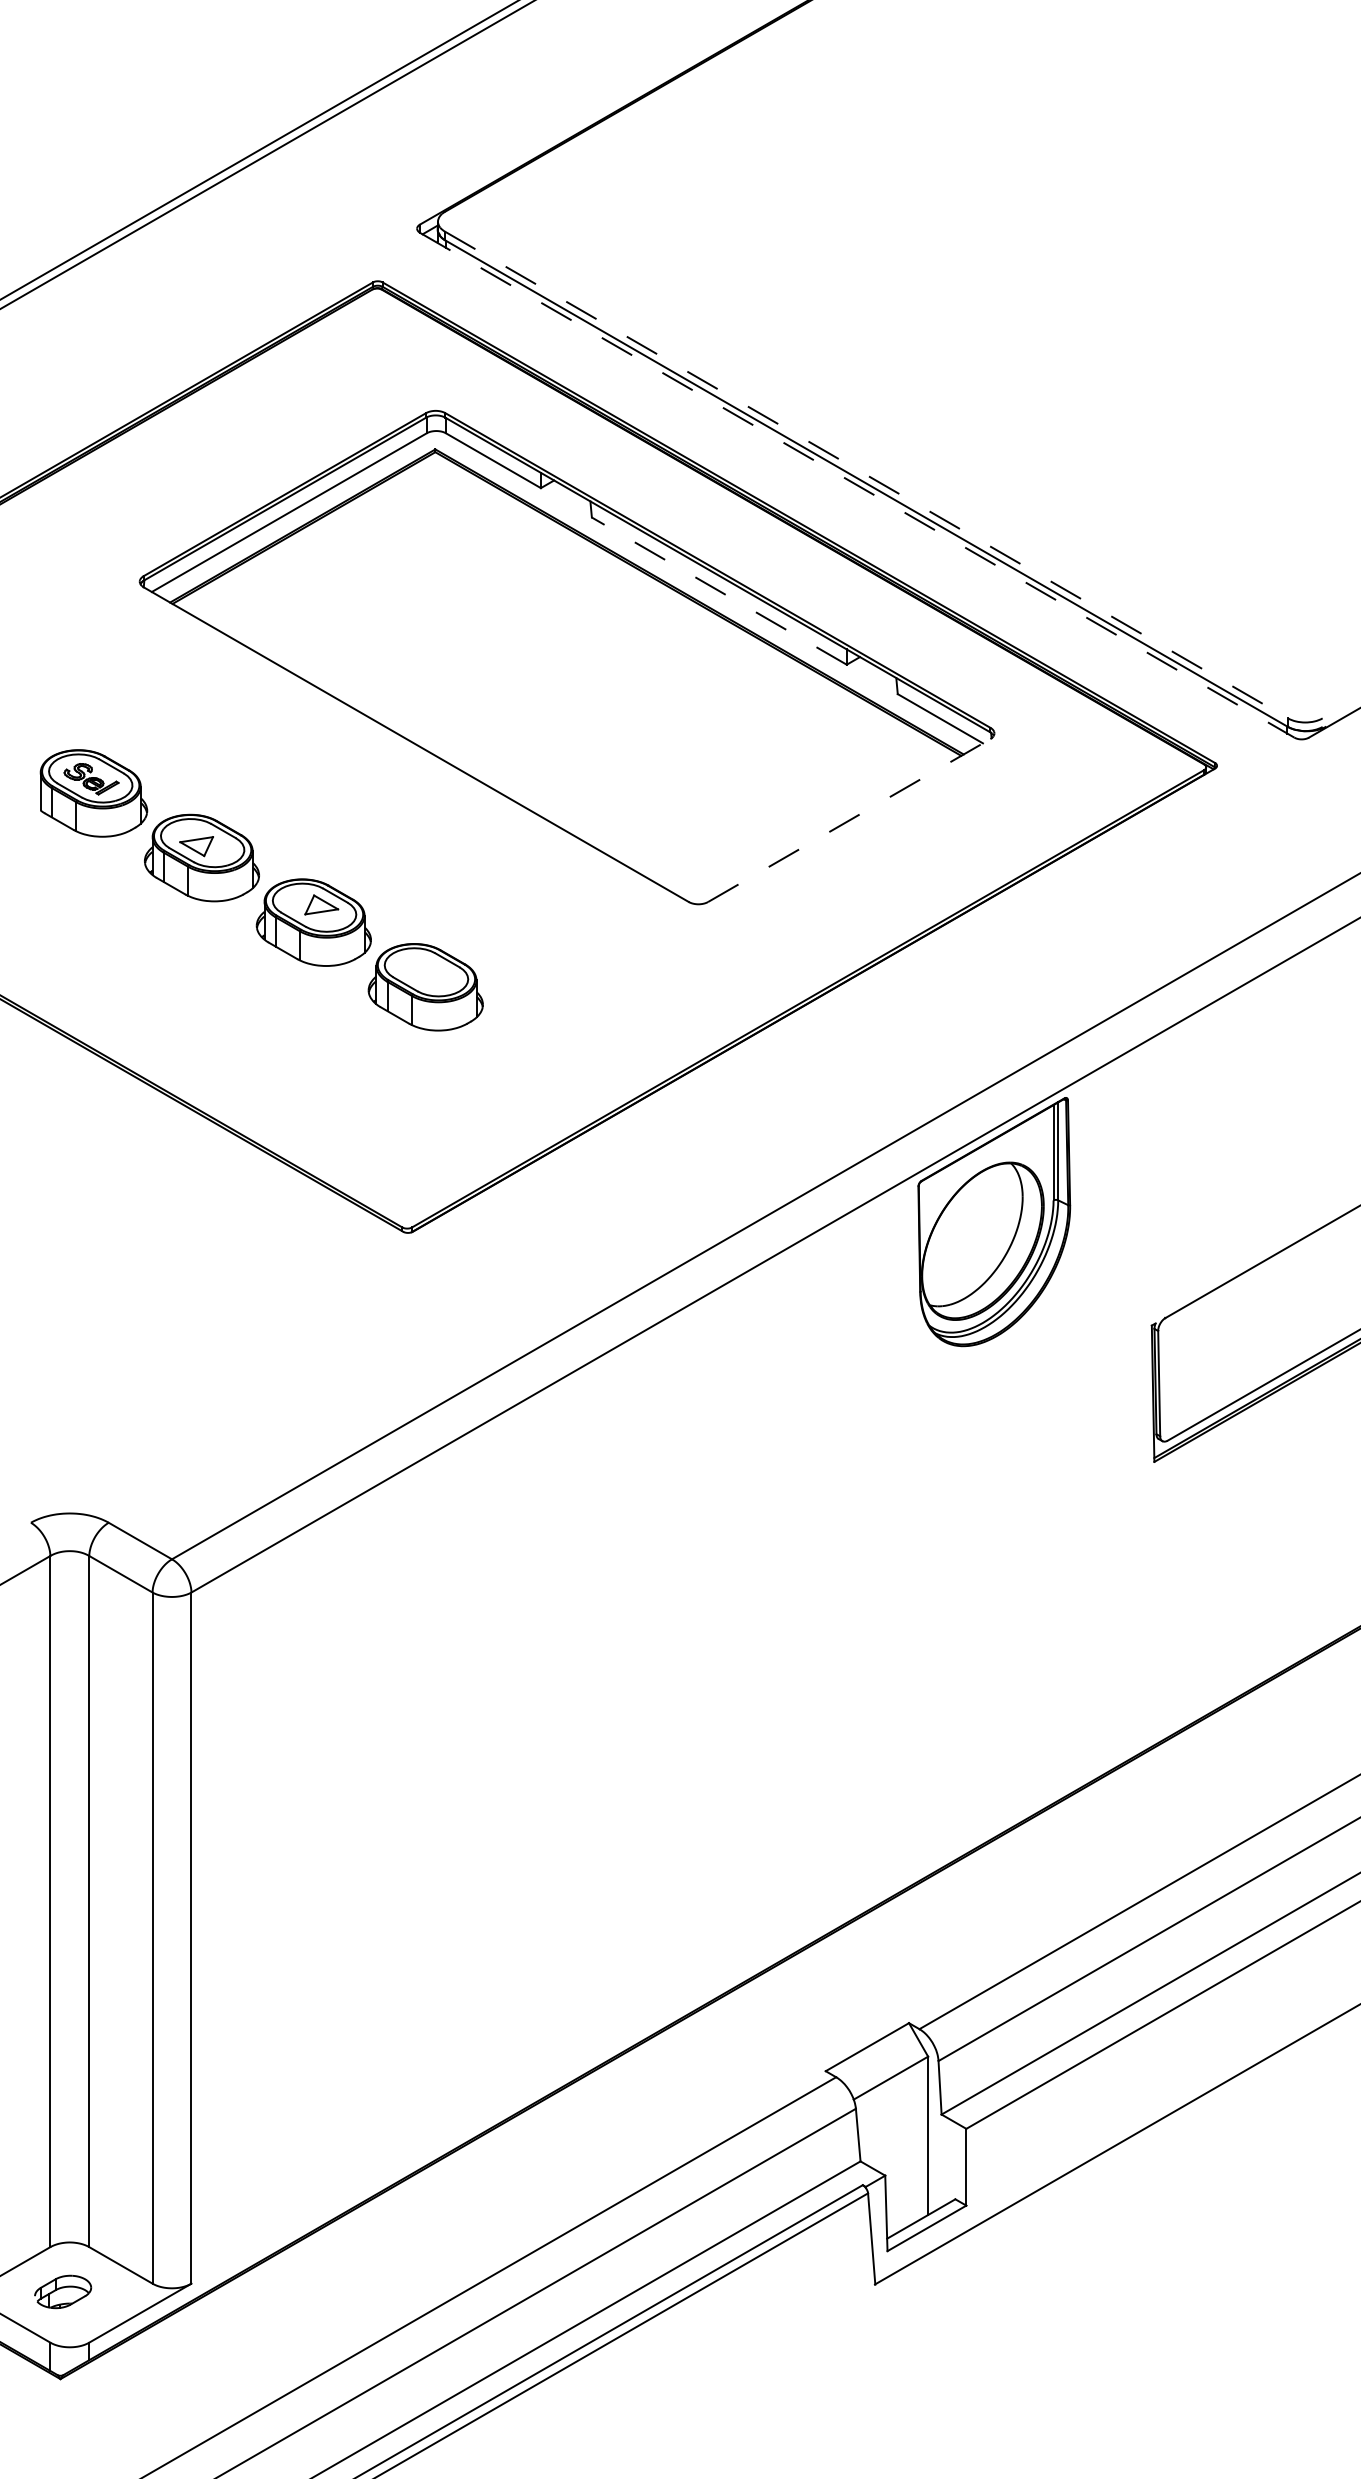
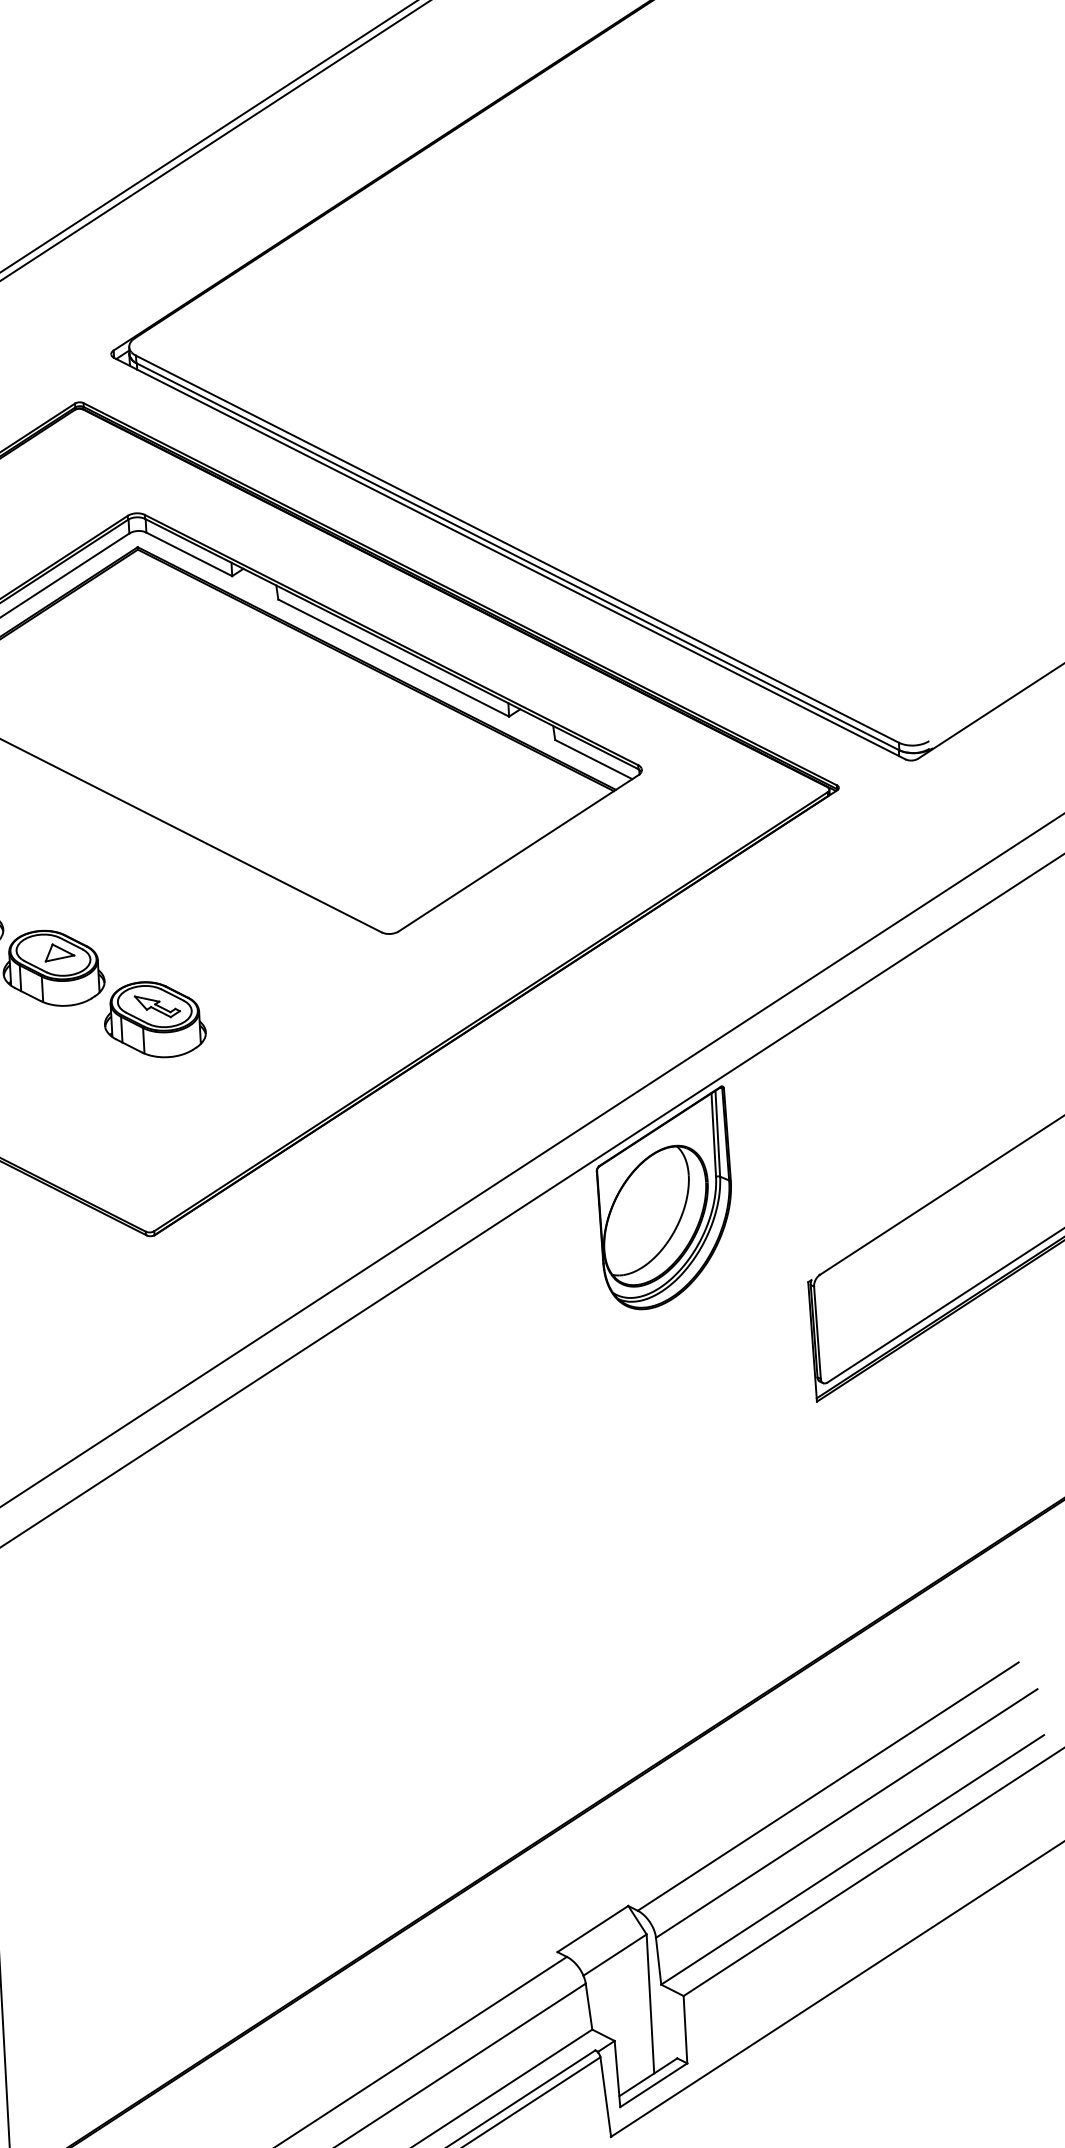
line: (866, 475) -> (517, 549), dashed -> solid
line: (857, 485) -> (509, 558), dashed -> solid
line: (718, 590) -> (392, 657), dashed -> solid
line: (849, 820) -> (518, 853), dashed -> solid
part: (429, 972) -> (157, 1006), added

